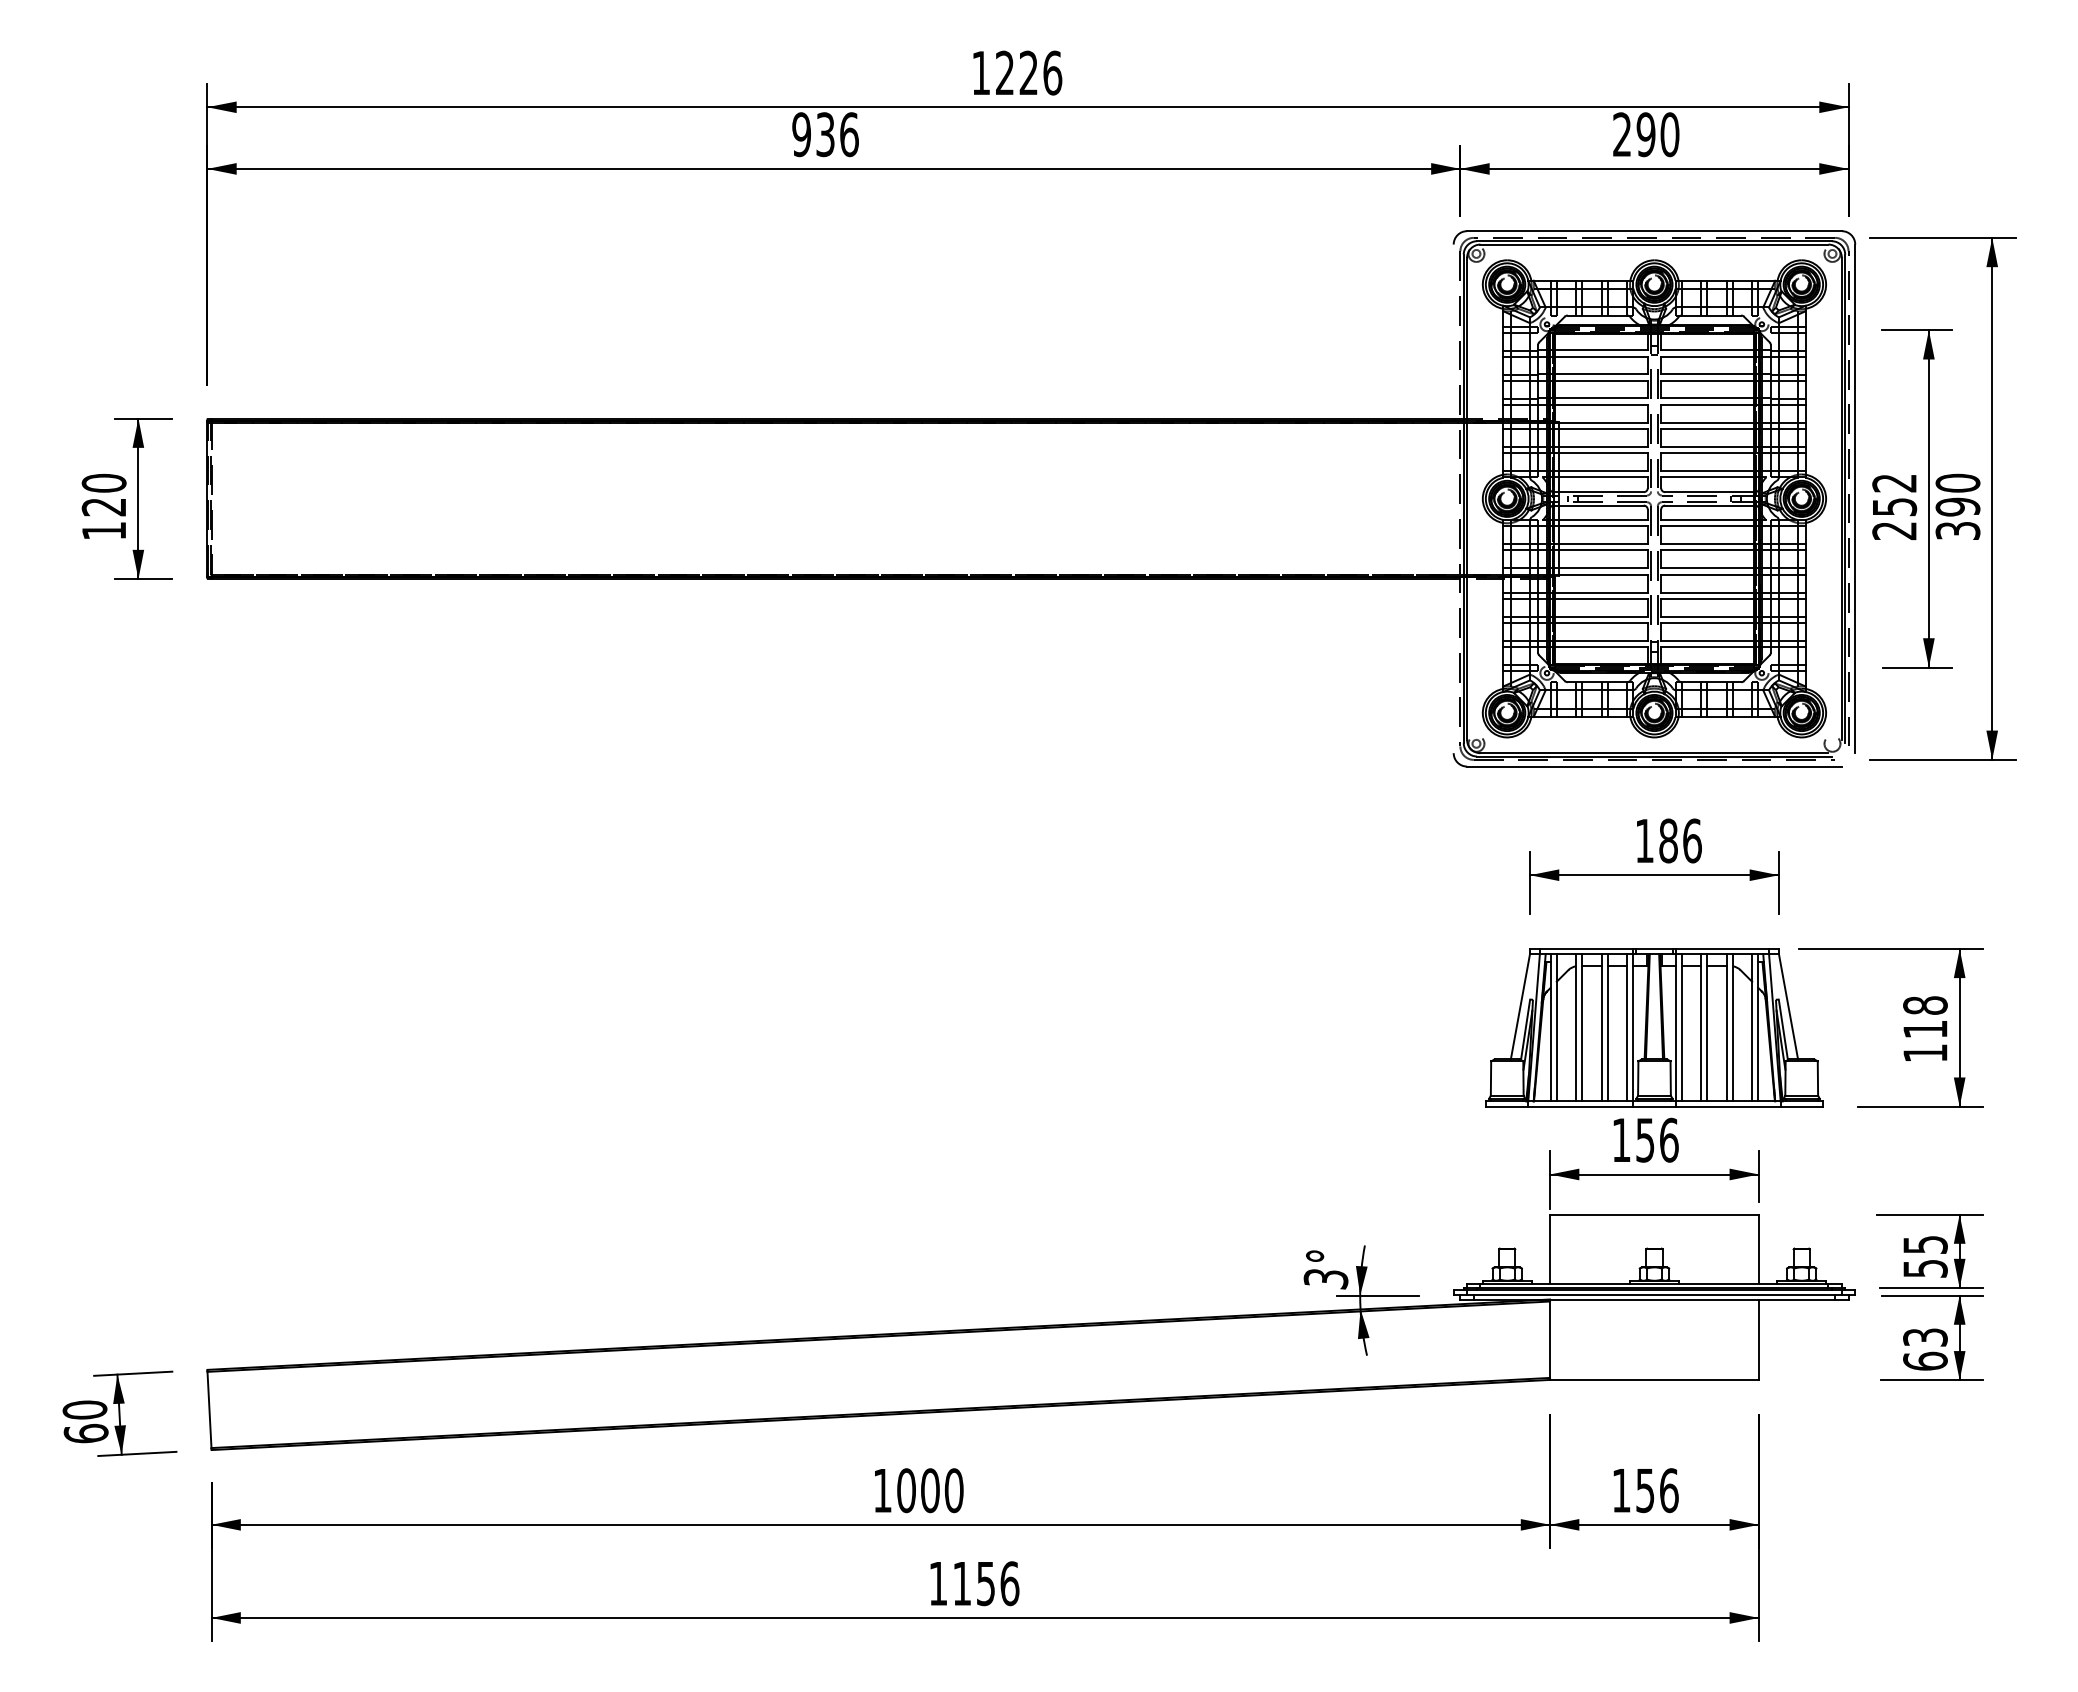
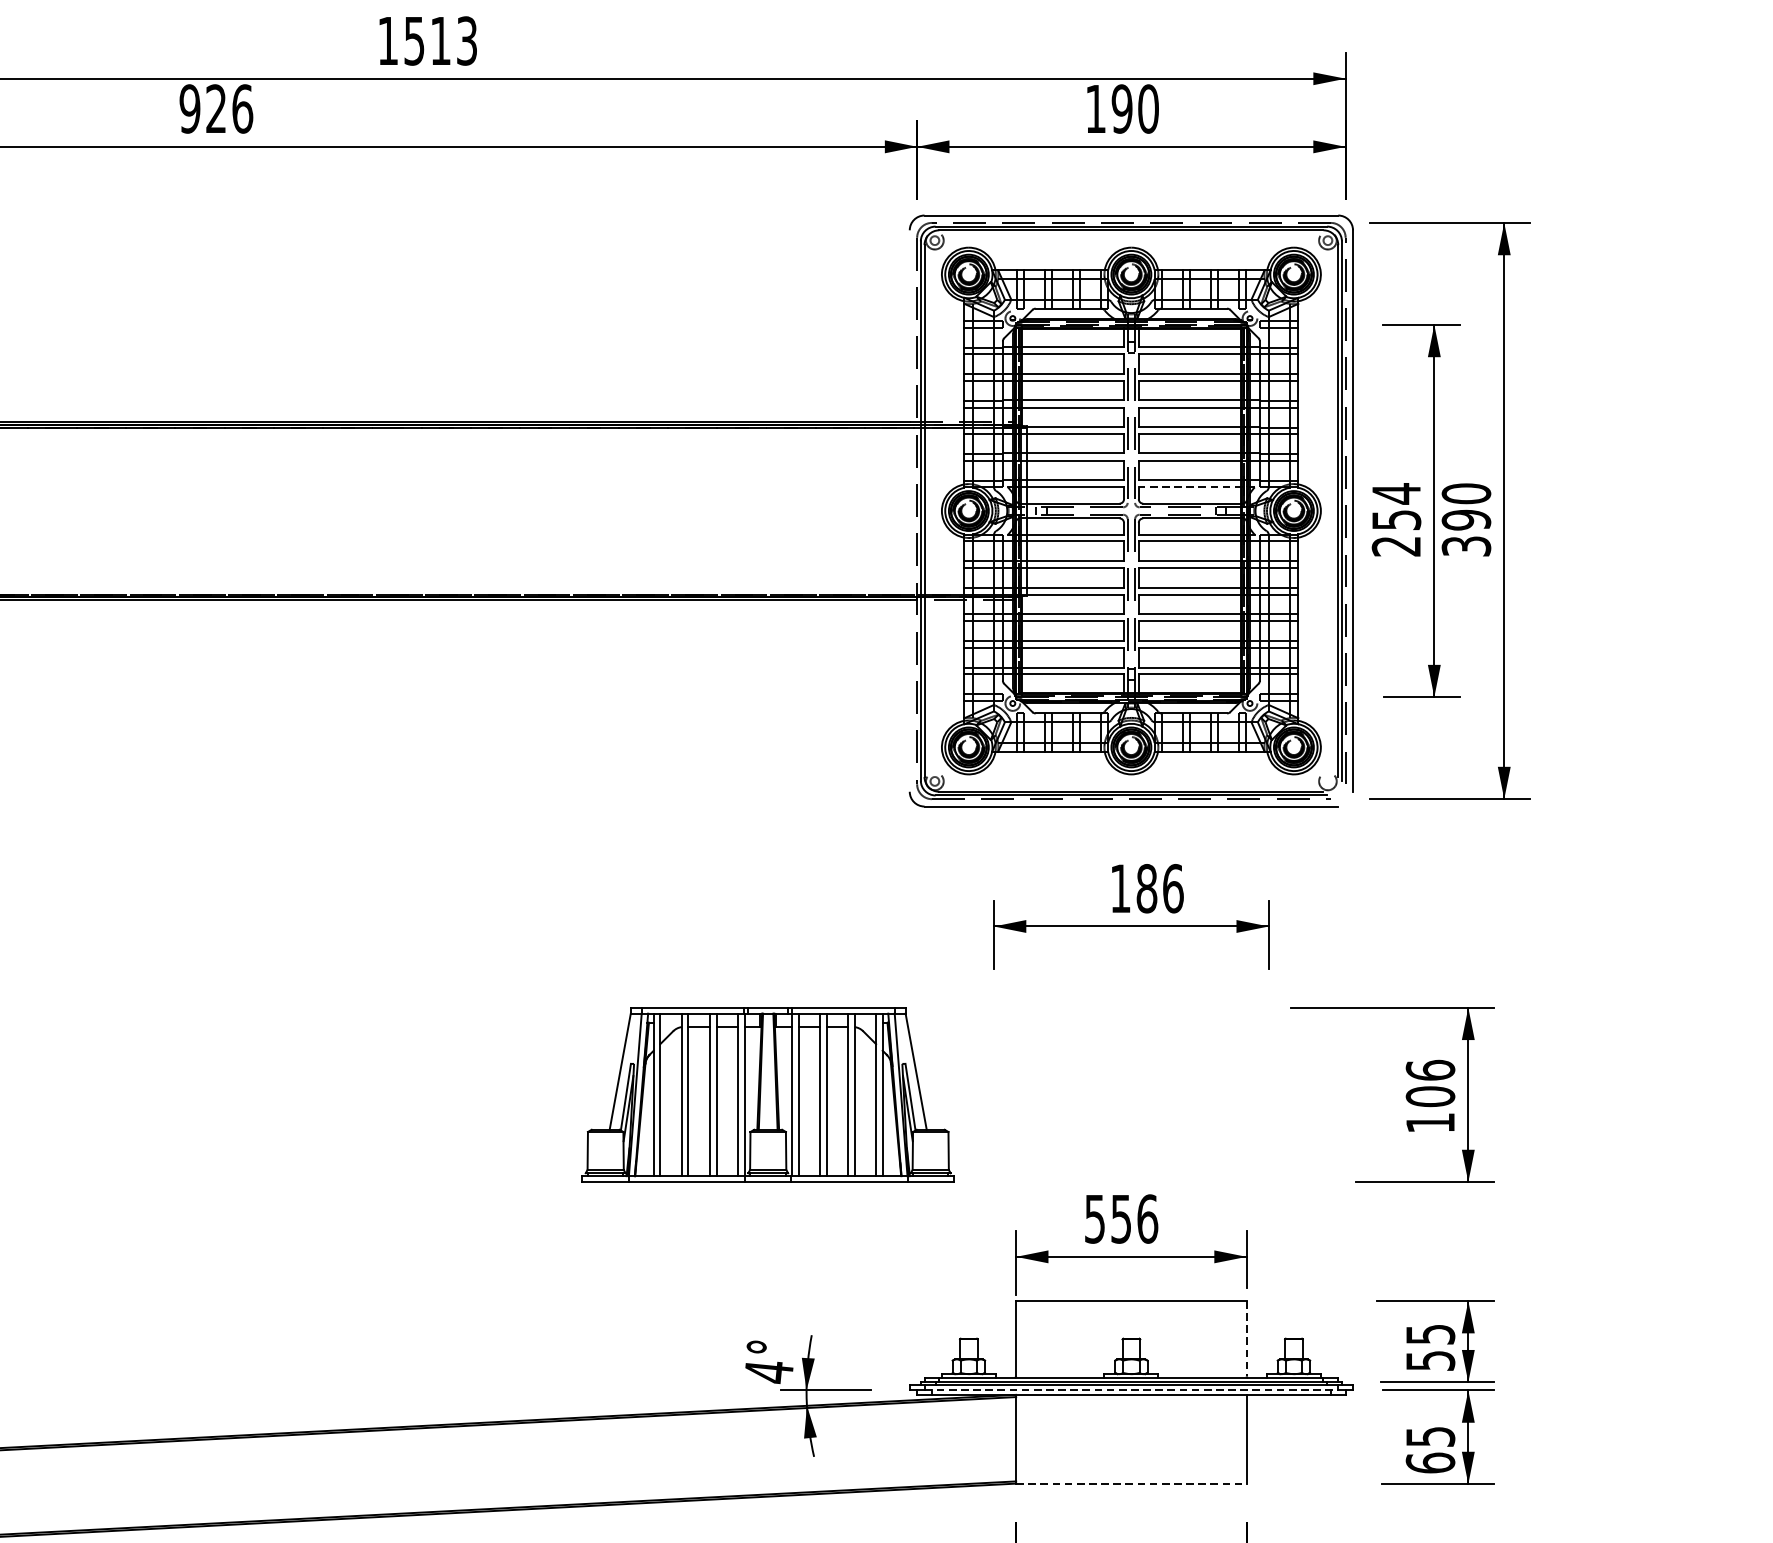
text: (1029, 72) -> (441, 40), 1226 -> 1513
text: (825, 134) -> (216, 108), 936 -> 926
text: (1621, 134) -> (1095, 108), 290 -> 190
line: (1713, 477) -> (1196, 487), solid -> dashed
text: (1894, 483) -> (1396, 494), 252 -> 254
text: (1925, 1017) -> (1430, 1083), 118 -> 106
part: (1654, 1027) -> (768, 1094), moved
text: (1621, 1140) -> (1095, 1219), 156 -> 556
line: (1758, 1249) -> (1246, 1339), solid -> dashed
text: (1325, 1279) -> (768, 1372), 3° -> 4°
line: (1654, 1295) -> (1131, 1390), solid -> dashed
text: (1925, 1337) -> (1430, 1436), 63 -> 65
line: (1654, 1380) -> (1131, 1484), solid -> dashed

